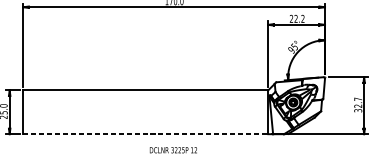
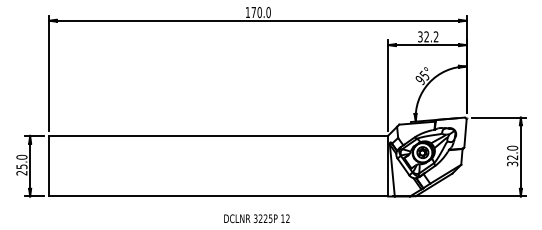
text: (291, 18) -> (420, 36), 22.2 -> 32.2
text: (358, 98) -> (512, 147), 32.7 -> 32.0
line: (145, 134) -> (218, 196), dashed -> solid

